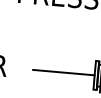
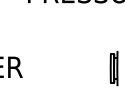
line: (63, 72) -> (79, 68), removed

